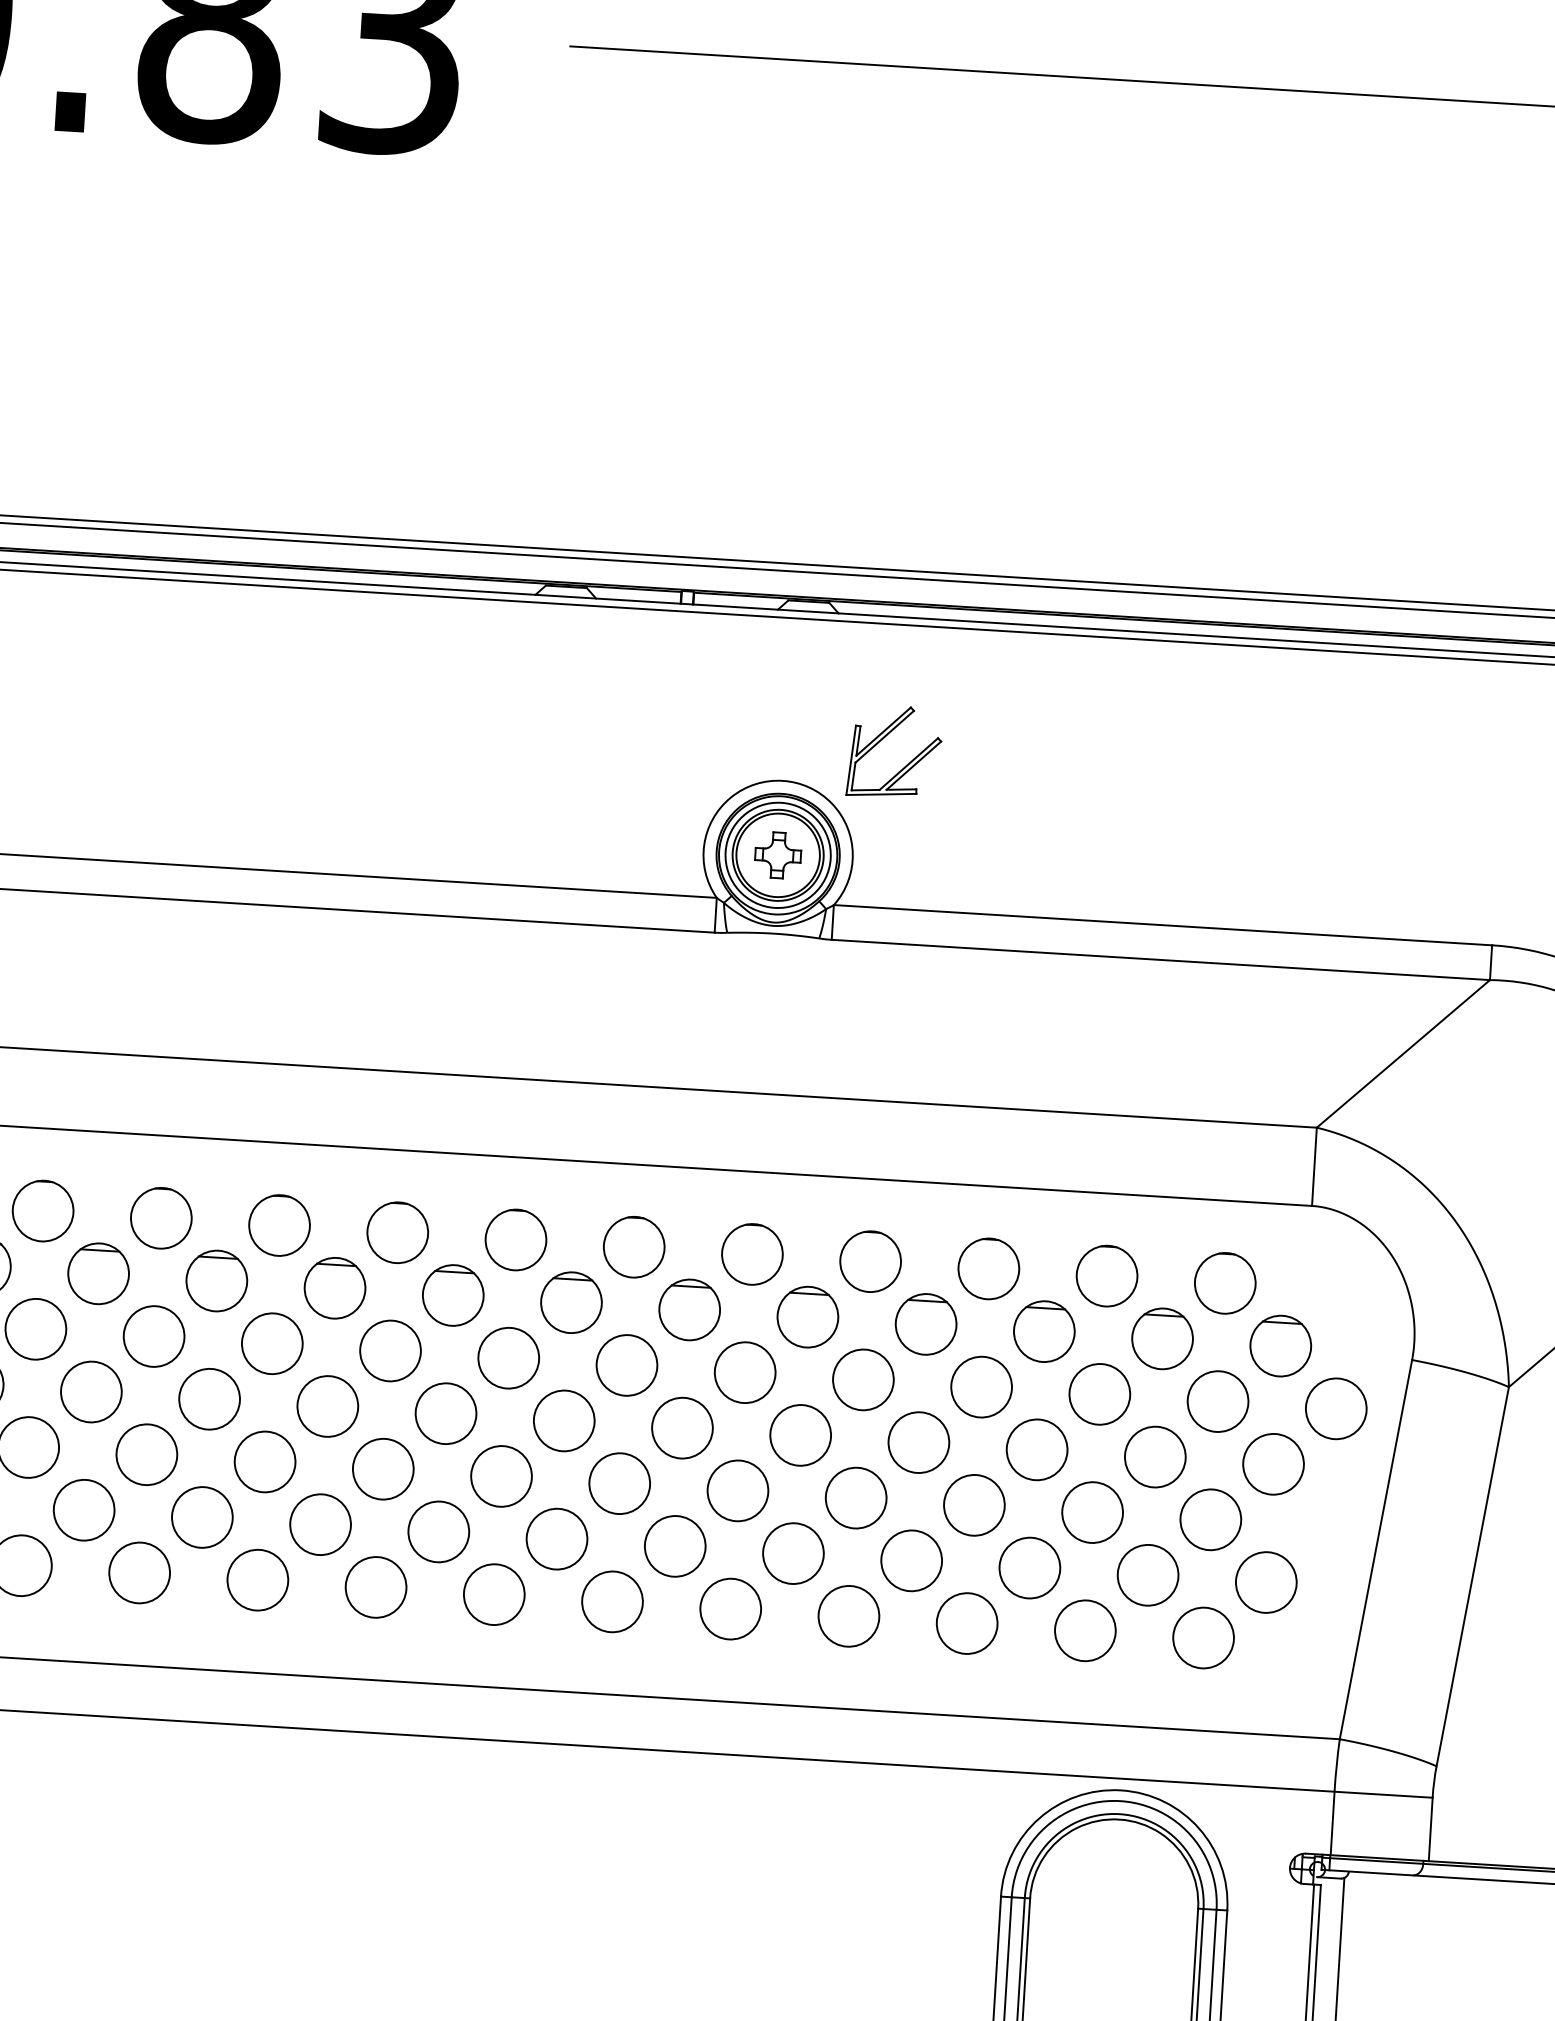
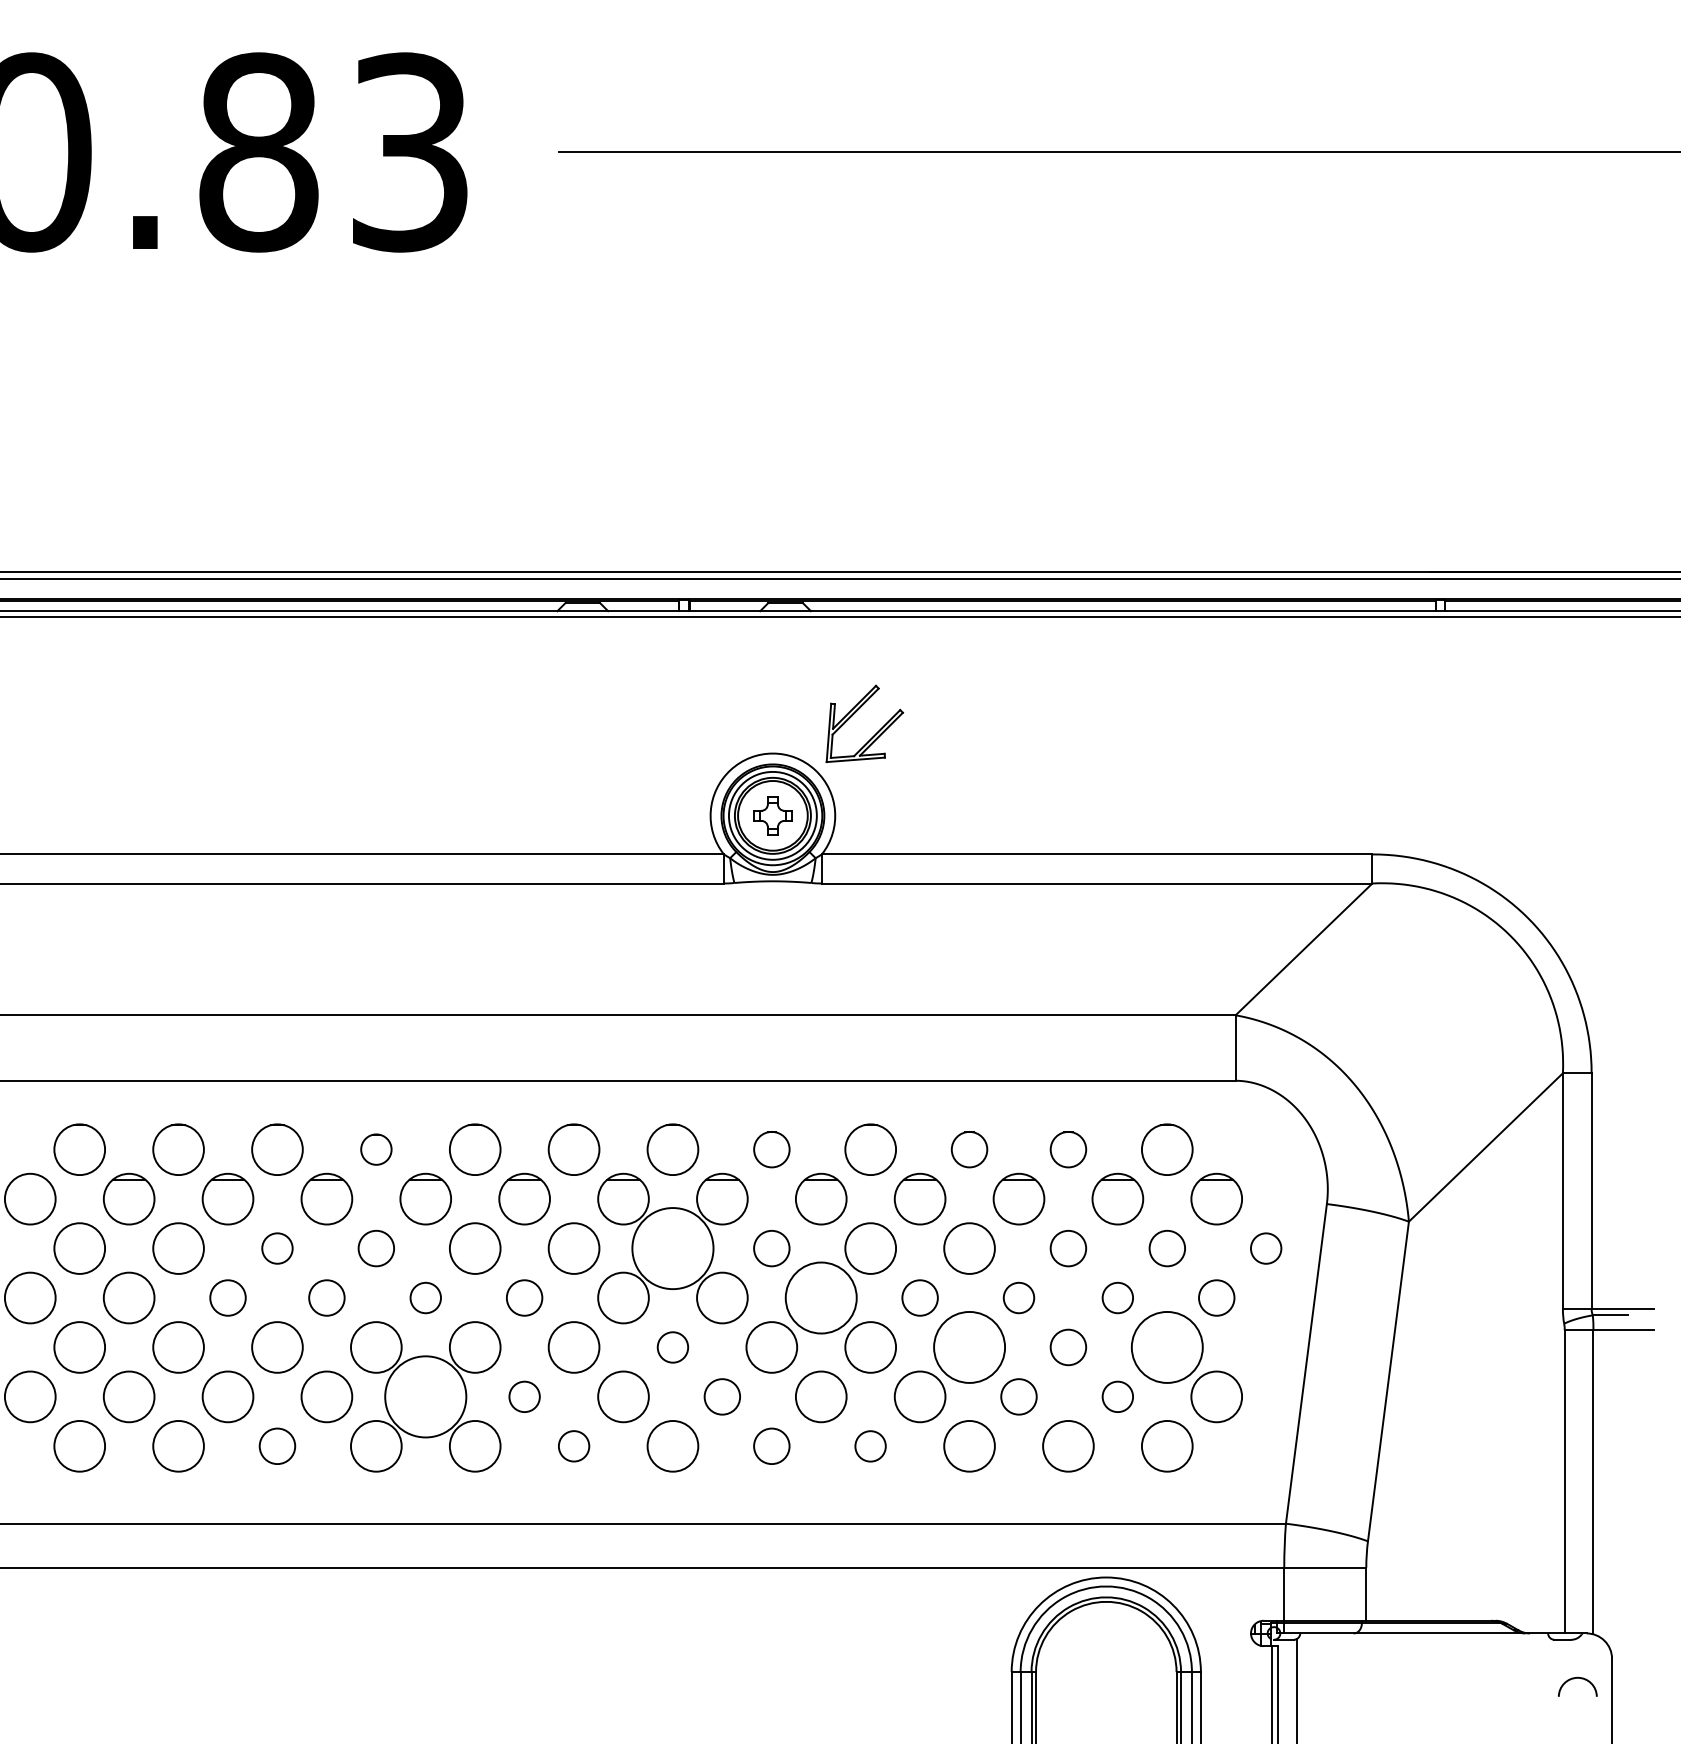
circle: (279, 1225) -> (376, 1149), size x0.6
part: (752, 1254) -> (771, 1149), size x0.7
circle: (988, 1268) -> (969, 1149), size x0.7
circle: (1107, 1275) -> (1068, 1149), size x0.7
circle: (154, 1336) -> (277, 1248), size x0.6
circle: (272, 1343) -> (376, 1248), size x0.7
circle: (626, 1365) -> (672, 1248), size x1.6
circle: (744, 1372) -> (771, 1248), size x0.7
circle: (90, 1391) -> (227, 1297), size x0.7
circle: (1099, 1394) -> (1068, 1248), size x0.7
circle: (209, 1398) -> (326, 1297), size x0.7
circle: (1218, 1401) -> (1167, 1248), size x0.7
circle: (327, 1405) -> (425, 1297), size x0.6
circle: (1335, 1408) -> (1265, 1248), size x0.6
circle: (445, 1413) -> (524, 1297), size x0.7
circle: (799, 1434) -> (820, 1297), size x1.4
circle: (918, 1441) -> (919, 1297), size x0.7
circle: (1036, 1449) -> (1018, 1297), size x0.6
circle: (1154, 1456) -> (1117, 1297), size x0.6
circle: (1273, 1463) -> (1216, 1297), size x0.7
circle: (619, 1483) -> (672, 1347), size x0.6
circle: (974, 1505) -> (969, 1347), size x1.4
circle: (1092, 1512) -> (1068, 1347), size x0.7
circle: (1209, 1519) -> (1166, 1347), size x1.4
circle: (320, 1524) -> (425, 1396), size x1.6
circle: (438, 1531) -> (524, 1396), size x0.6
circle: (675, 1545) -> (722, 1396), size x0.7
circle: (1029, 1567) -> (1018, 1396), size x0.7
circle: (139, 1571) -> (277, 1445), size x0.7
circle: (1147, 1574) -> (1117, 1396), size x0.6
circle: (493, 1593) -> (573, 1445), size x0.6
circle: (730, 1608) -> (771, 1445), size x0.7
circle: (848, 1616) -> (870, 1446), size x0.6

